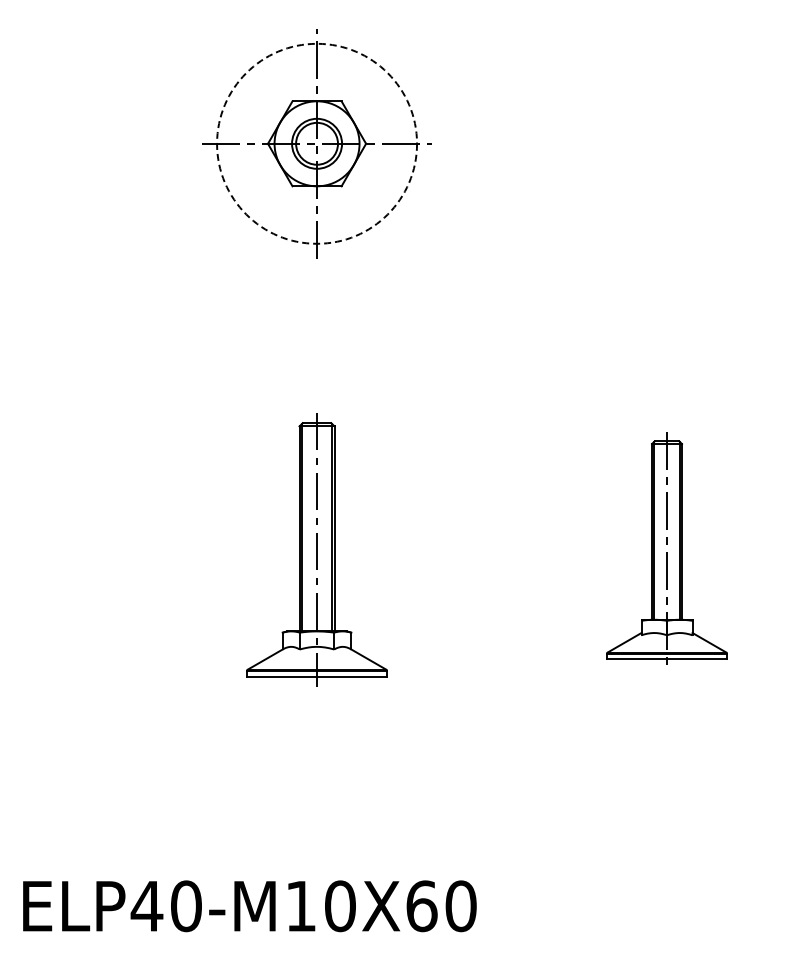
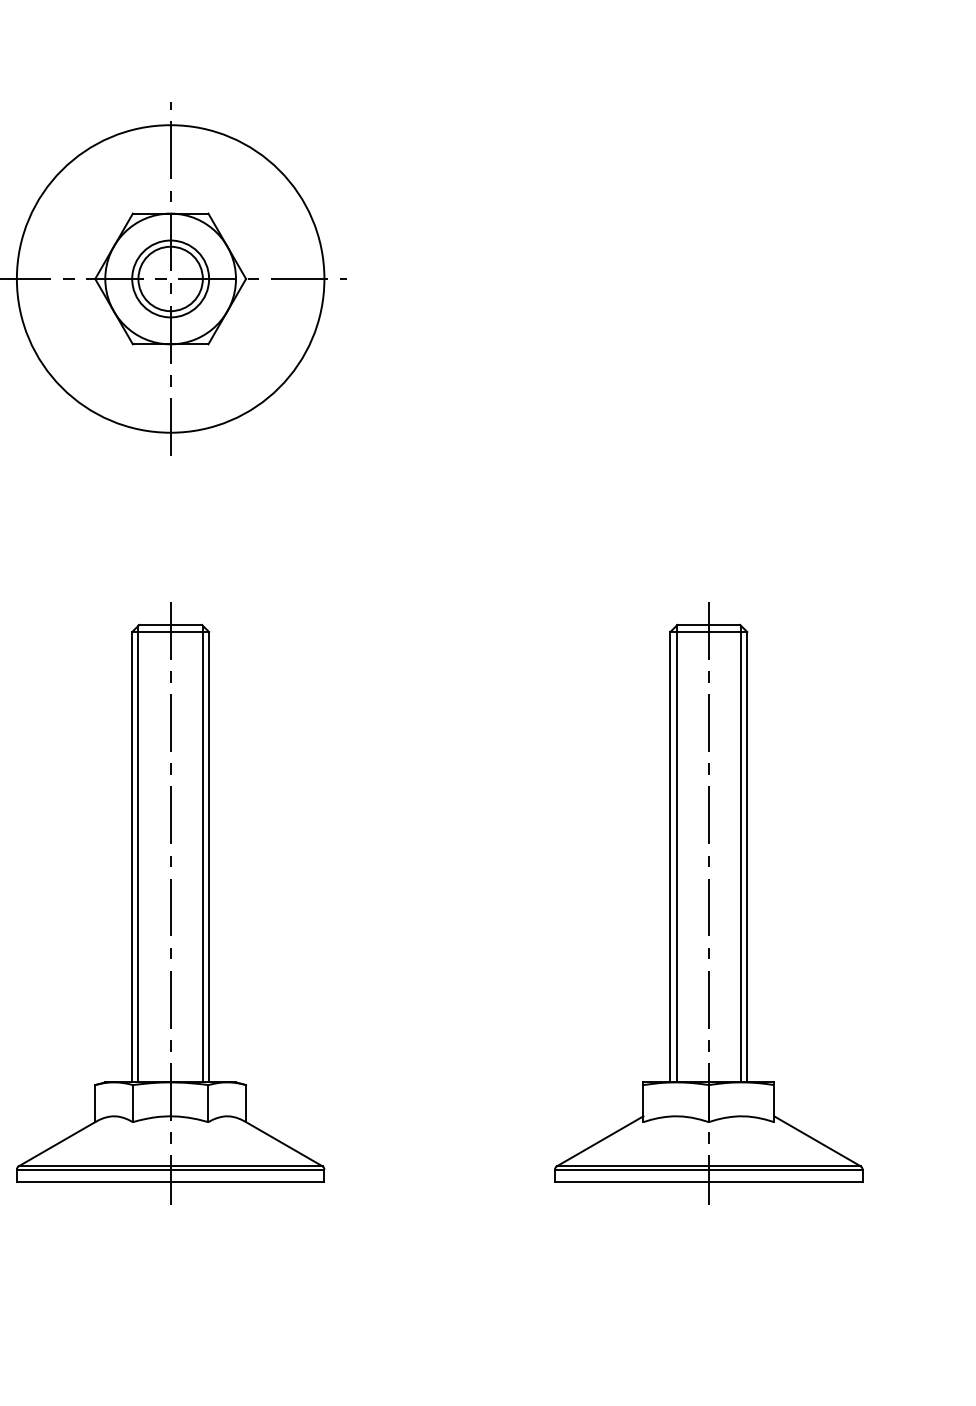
circle: (317, 143) -> (171, 278), dashed -> solid
part: (316, 549) -> (169, 902), size x1.43
part: (666, 549) -> (707, 902), size x1.67

